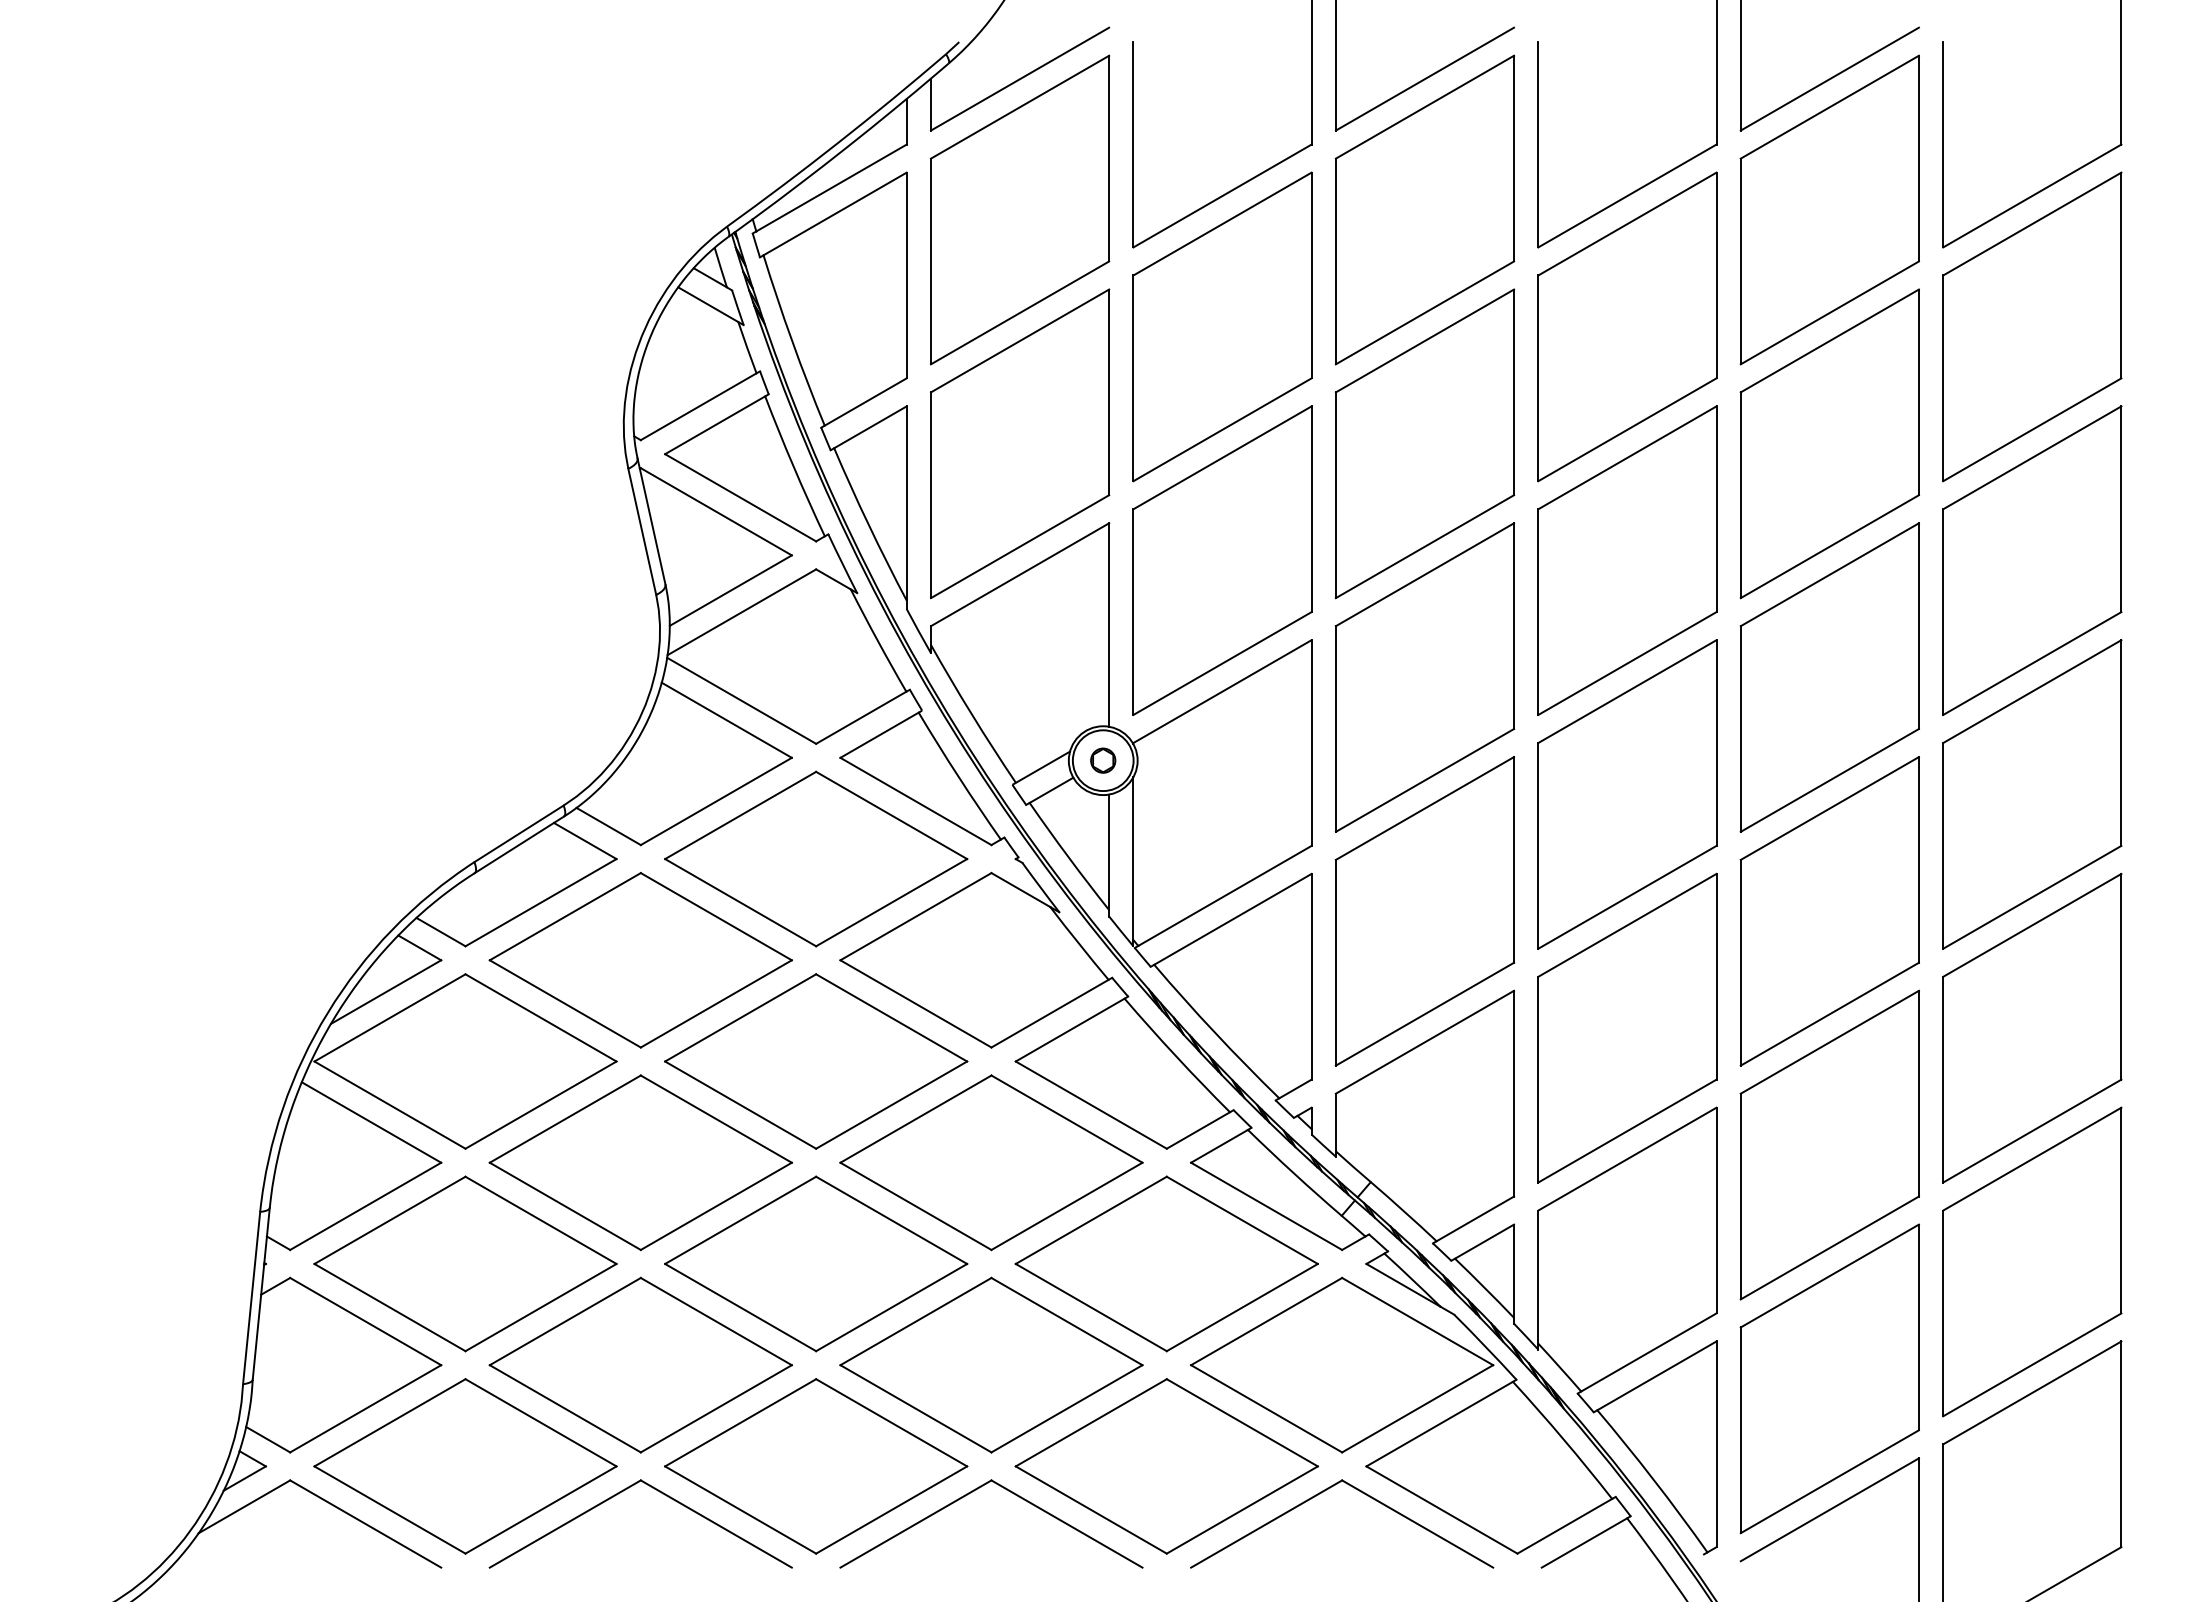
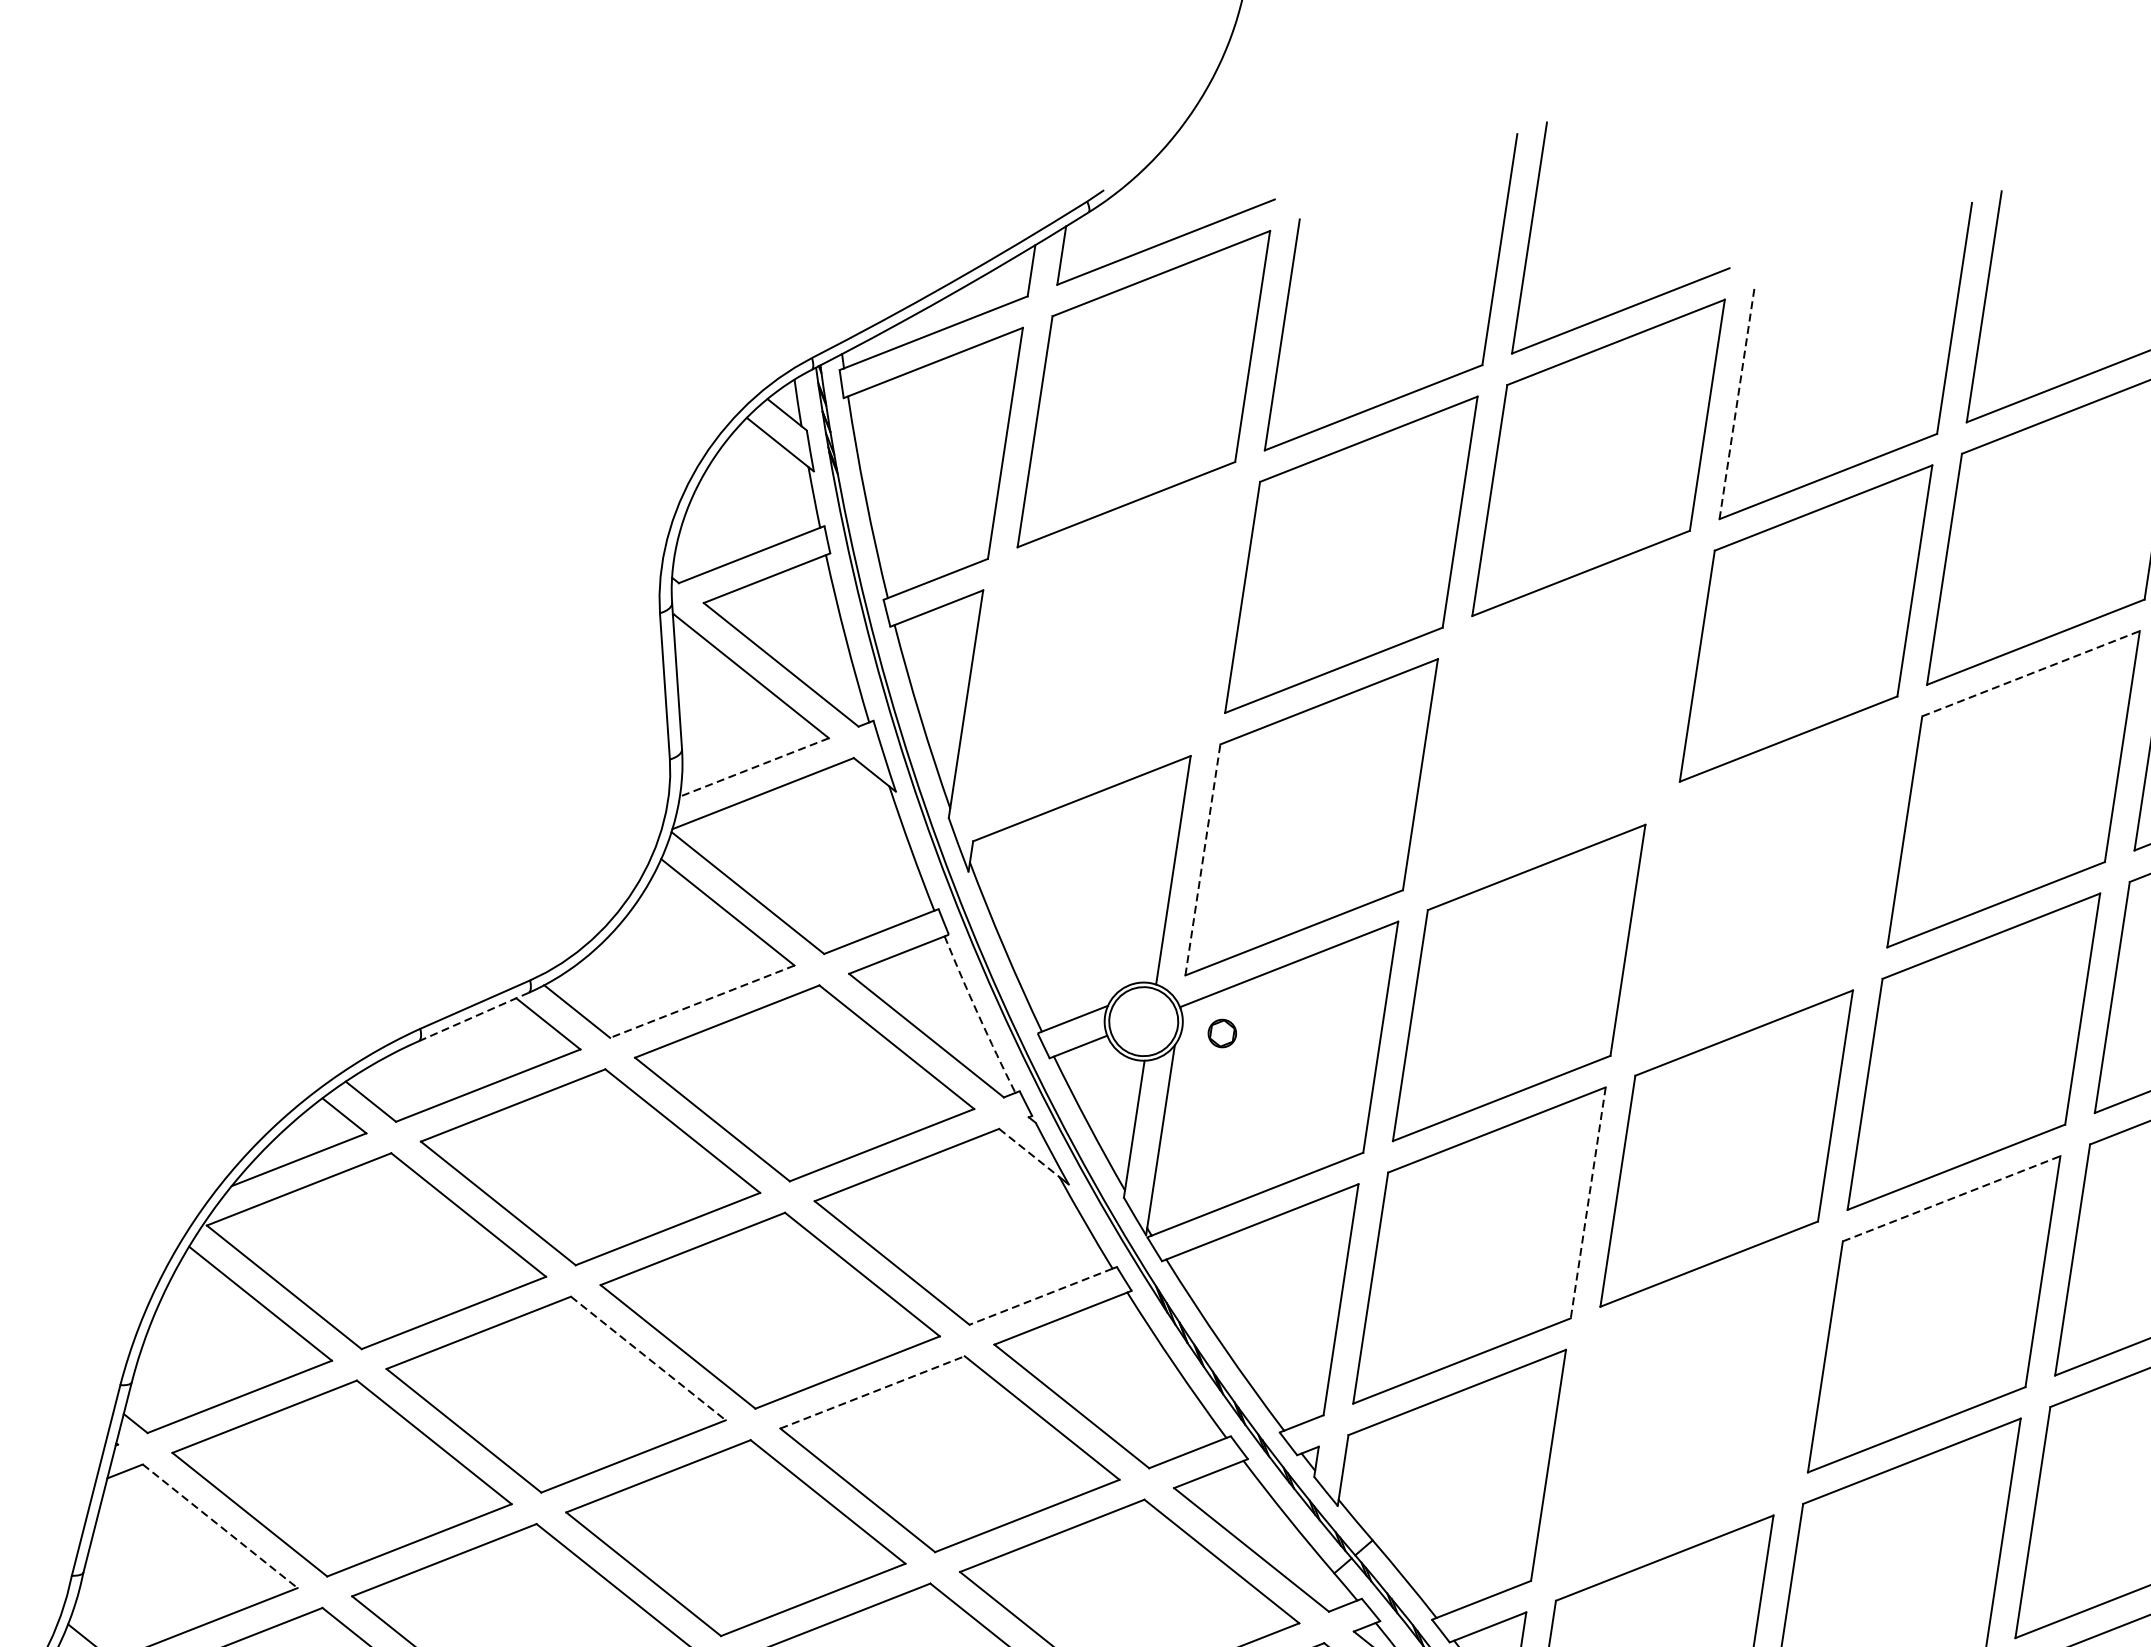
line: (1538, 144) -> (1737, 403), solid -> dashed
line: (1829, 340) -> (2030, 673), solid -> dashed
part: (1020, 443) -> (1104, 651), removed
part: (1424, 443) -> (1558, 720), removed
part: (1627, 560) -> (1766, 885), removed
line: (730, 590) -> (754, 767), solid -> dashed
line: (1133, 612) -> (1202, 860), solid -> dashed
part: (1103, 760) -> (1222, 1033), moved
arc: (958, 776) -> (978, 1014), solid -> dashed
line: (715, 801) -> (701, 1001), solid -> dashed
line: (1829, 808) -> (1951, 1198), solid -> dashed
line: (519, 844) -> (473, 1016), solid -> dashed
line: (1514, 859) -> (1588, 1202), solid -> dashed
line: (1020, 890) -> (1028, 1153), solid -> dashed
line: (1050, 1013) -> (1041, 1296), solid -> dashed
part: (1627, 1027) -> (1687, 1410), removed
line: (916, 1118) -> (873, 1391), solid -> dashed
line: (716, 1119) -> (648, 1358), solid -> dashed
line: (366, 1321) -> (221, 1526), solid -> dashed

